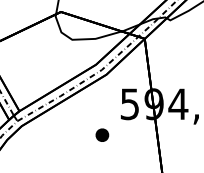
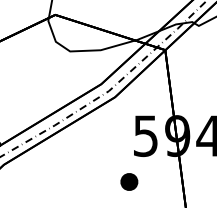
part: (102, 134) -> (129, 181), moved

